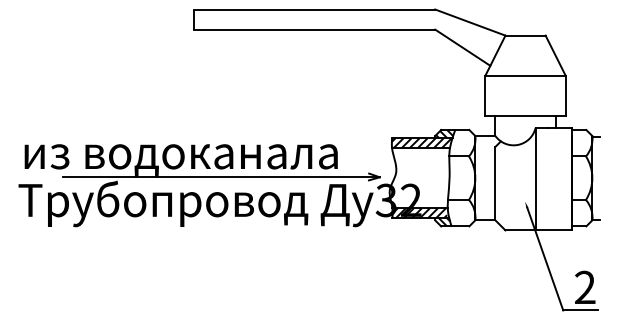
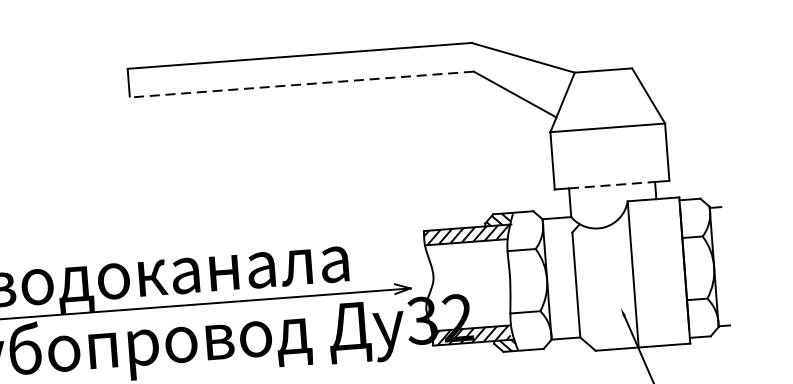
line: (314, 29) -> (301, 84), solid -> dashed
line: (526, 115) -> (613, 184), solid -> dashed

